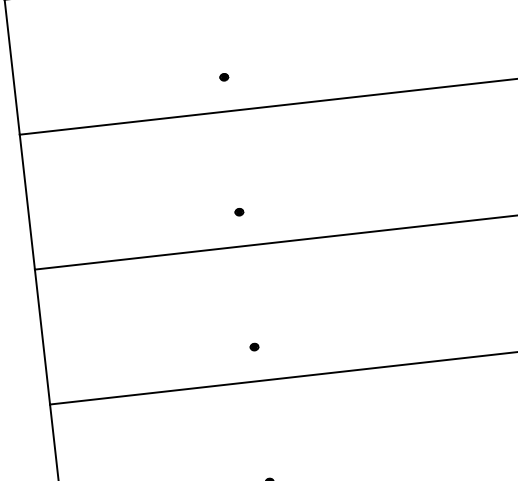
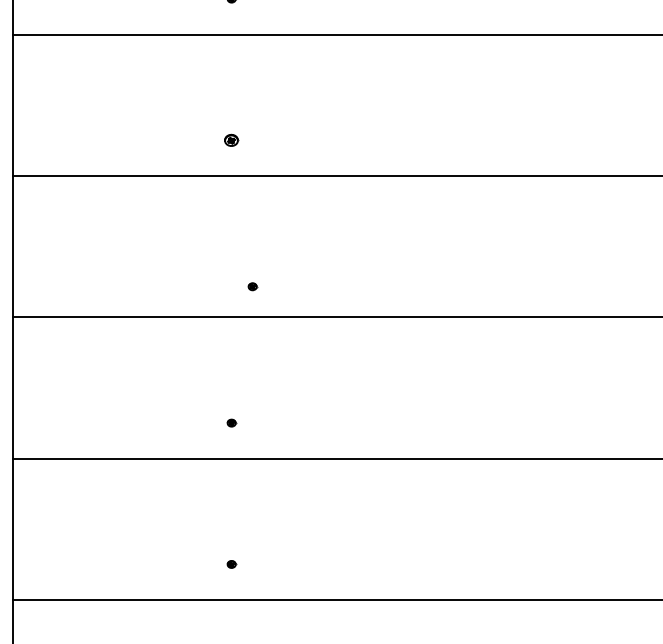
part: (224, 77) -> (231, 140), size x1.6
part: (239, 211) -> (252, 286), moved

